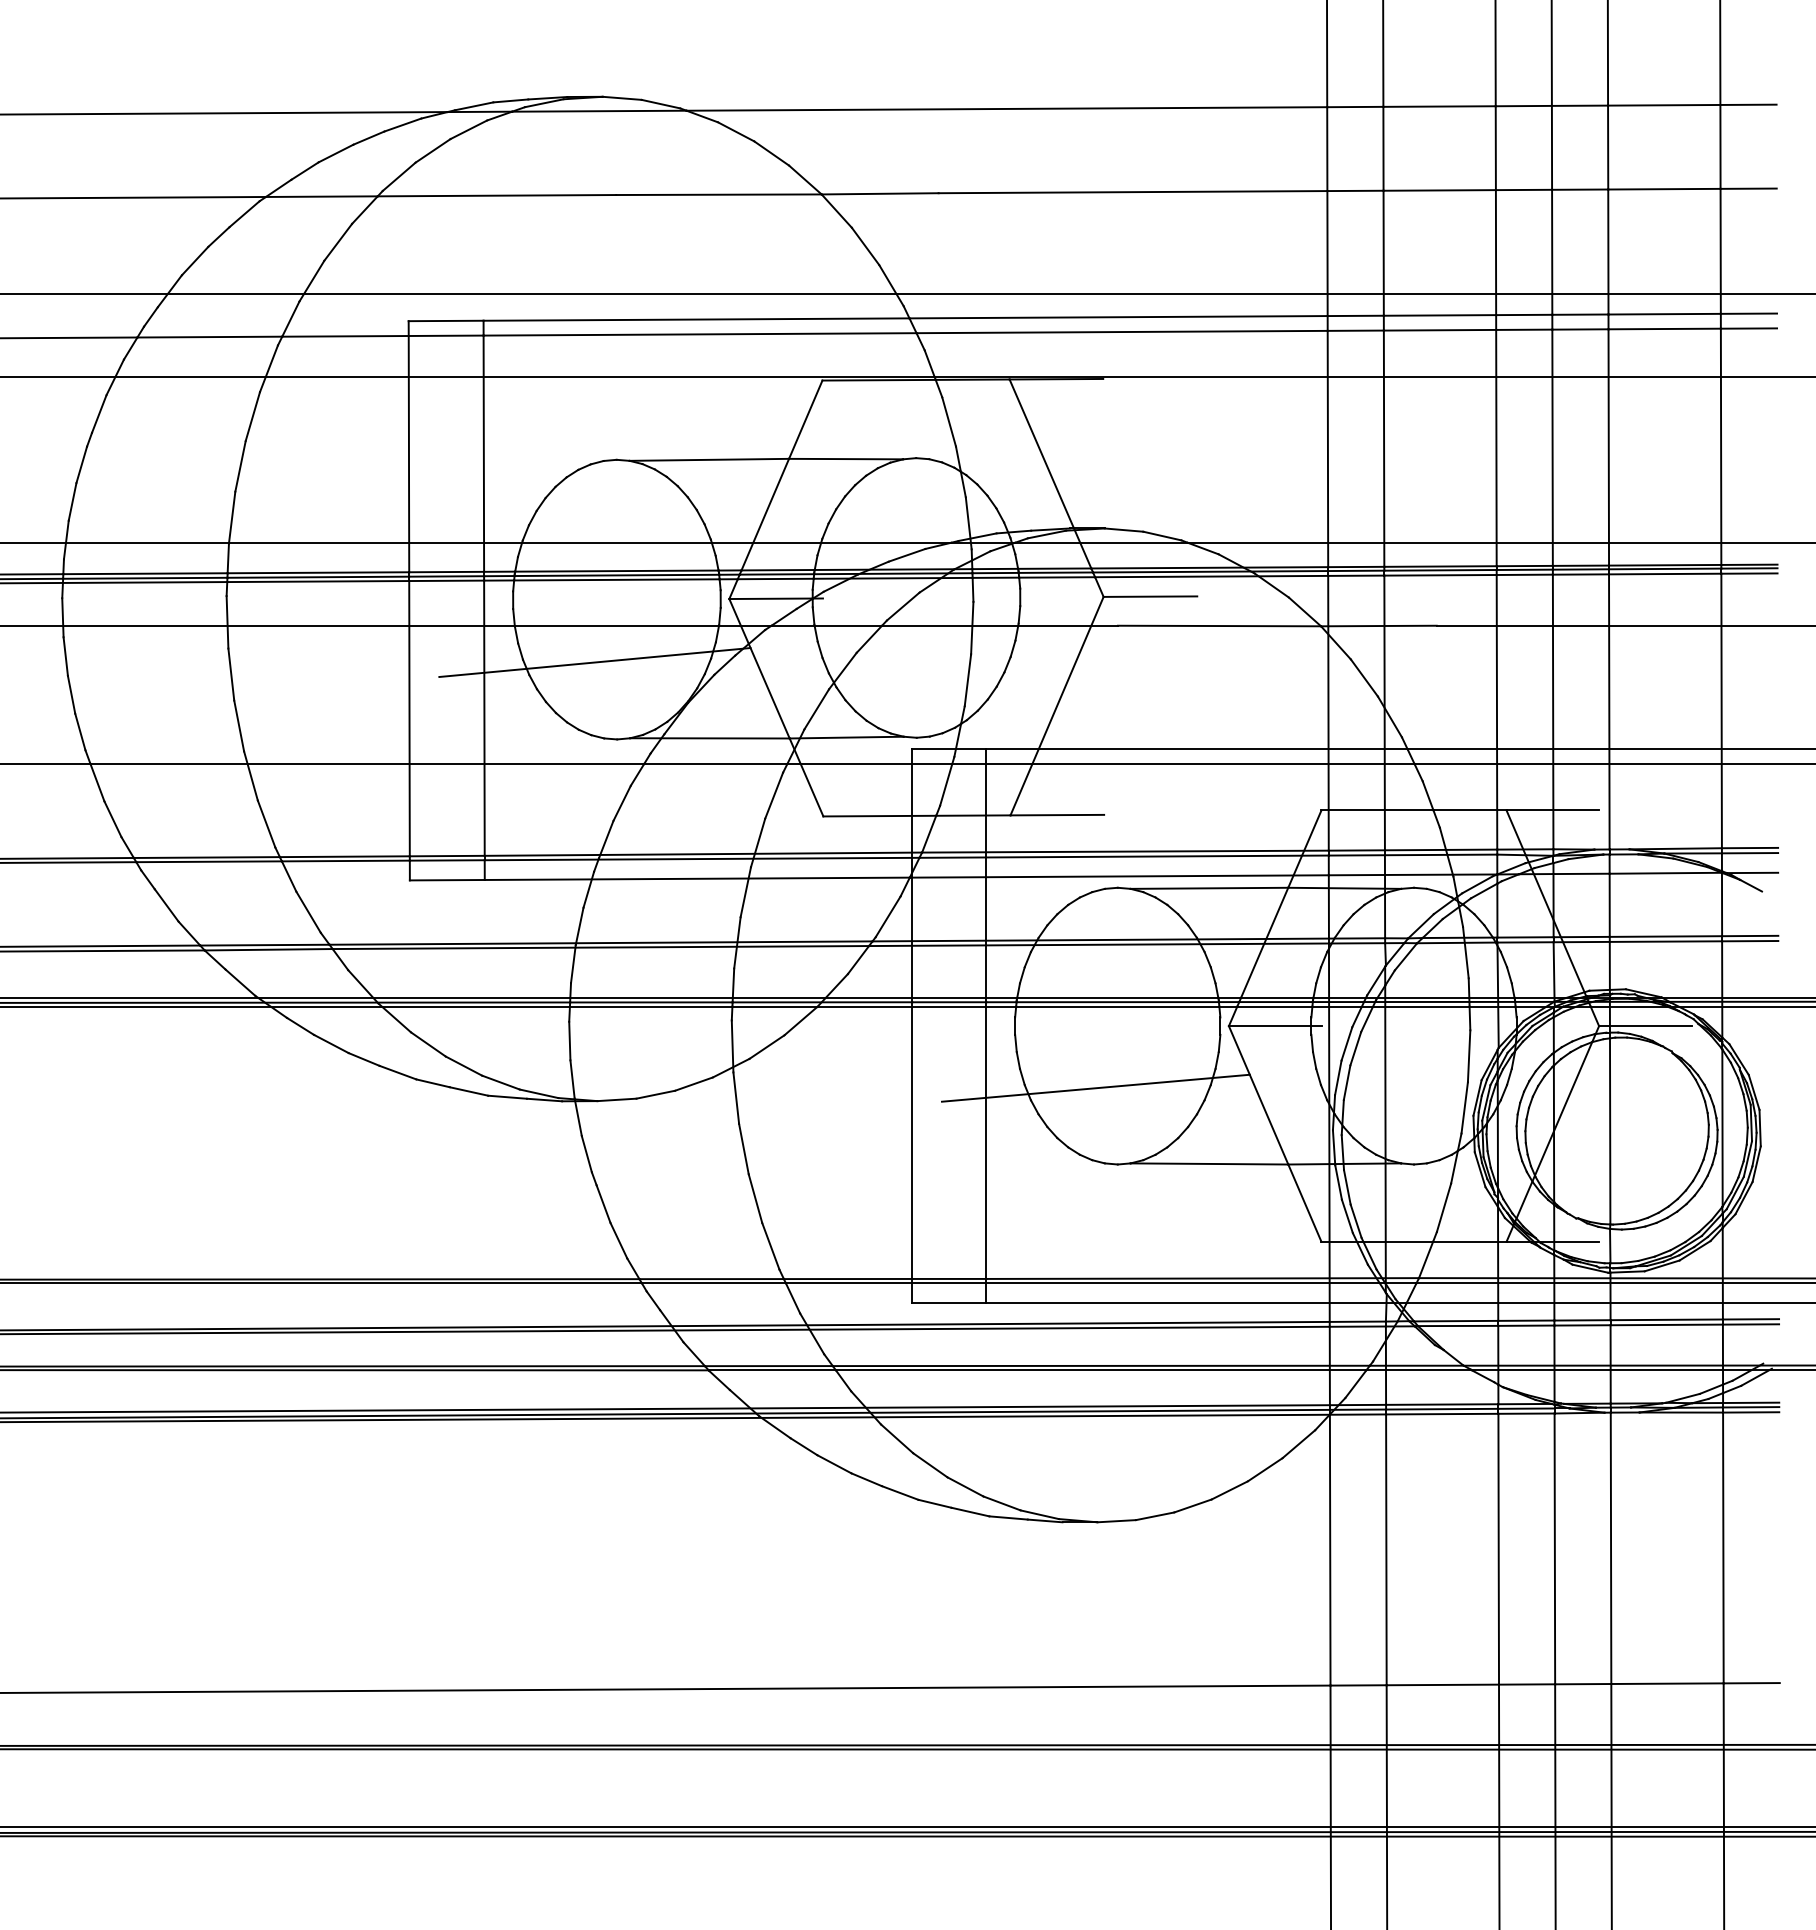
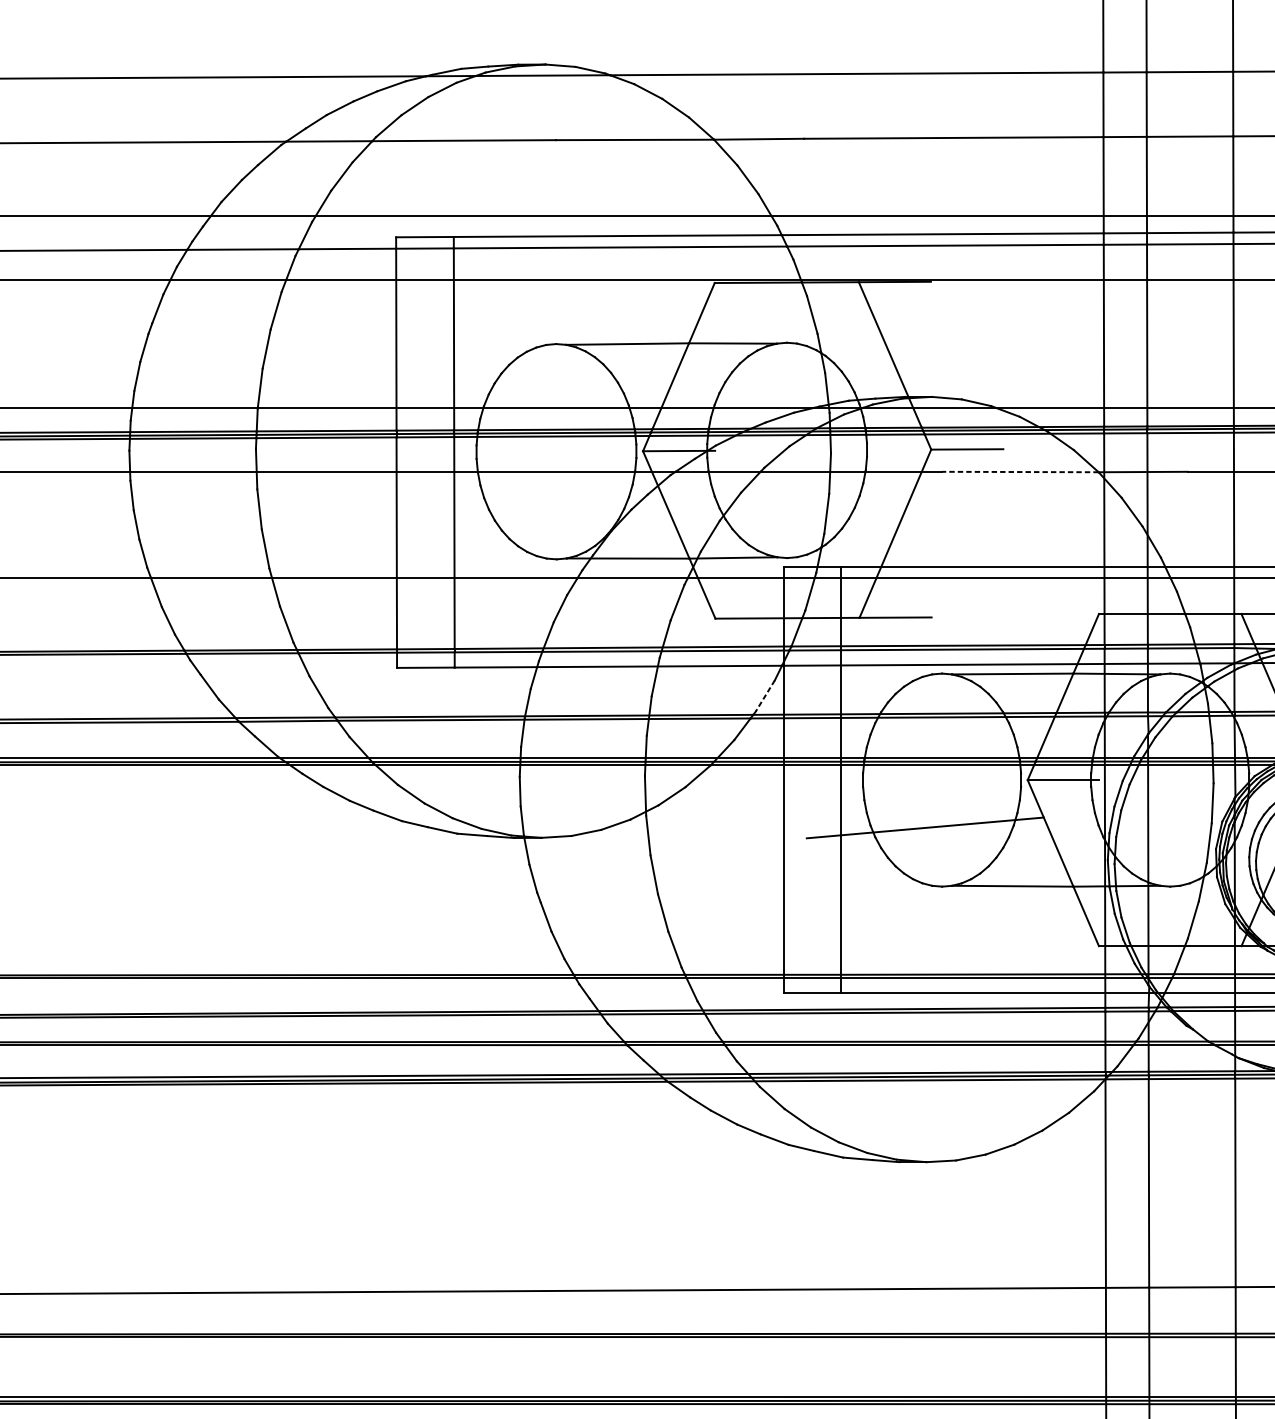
line: (1219, 626) -> (1020, 472), solid -> dashed
line: (594, 662) -> (539, 500), removed
line: (888, 916) -> (765, 695), solid -> dashed

